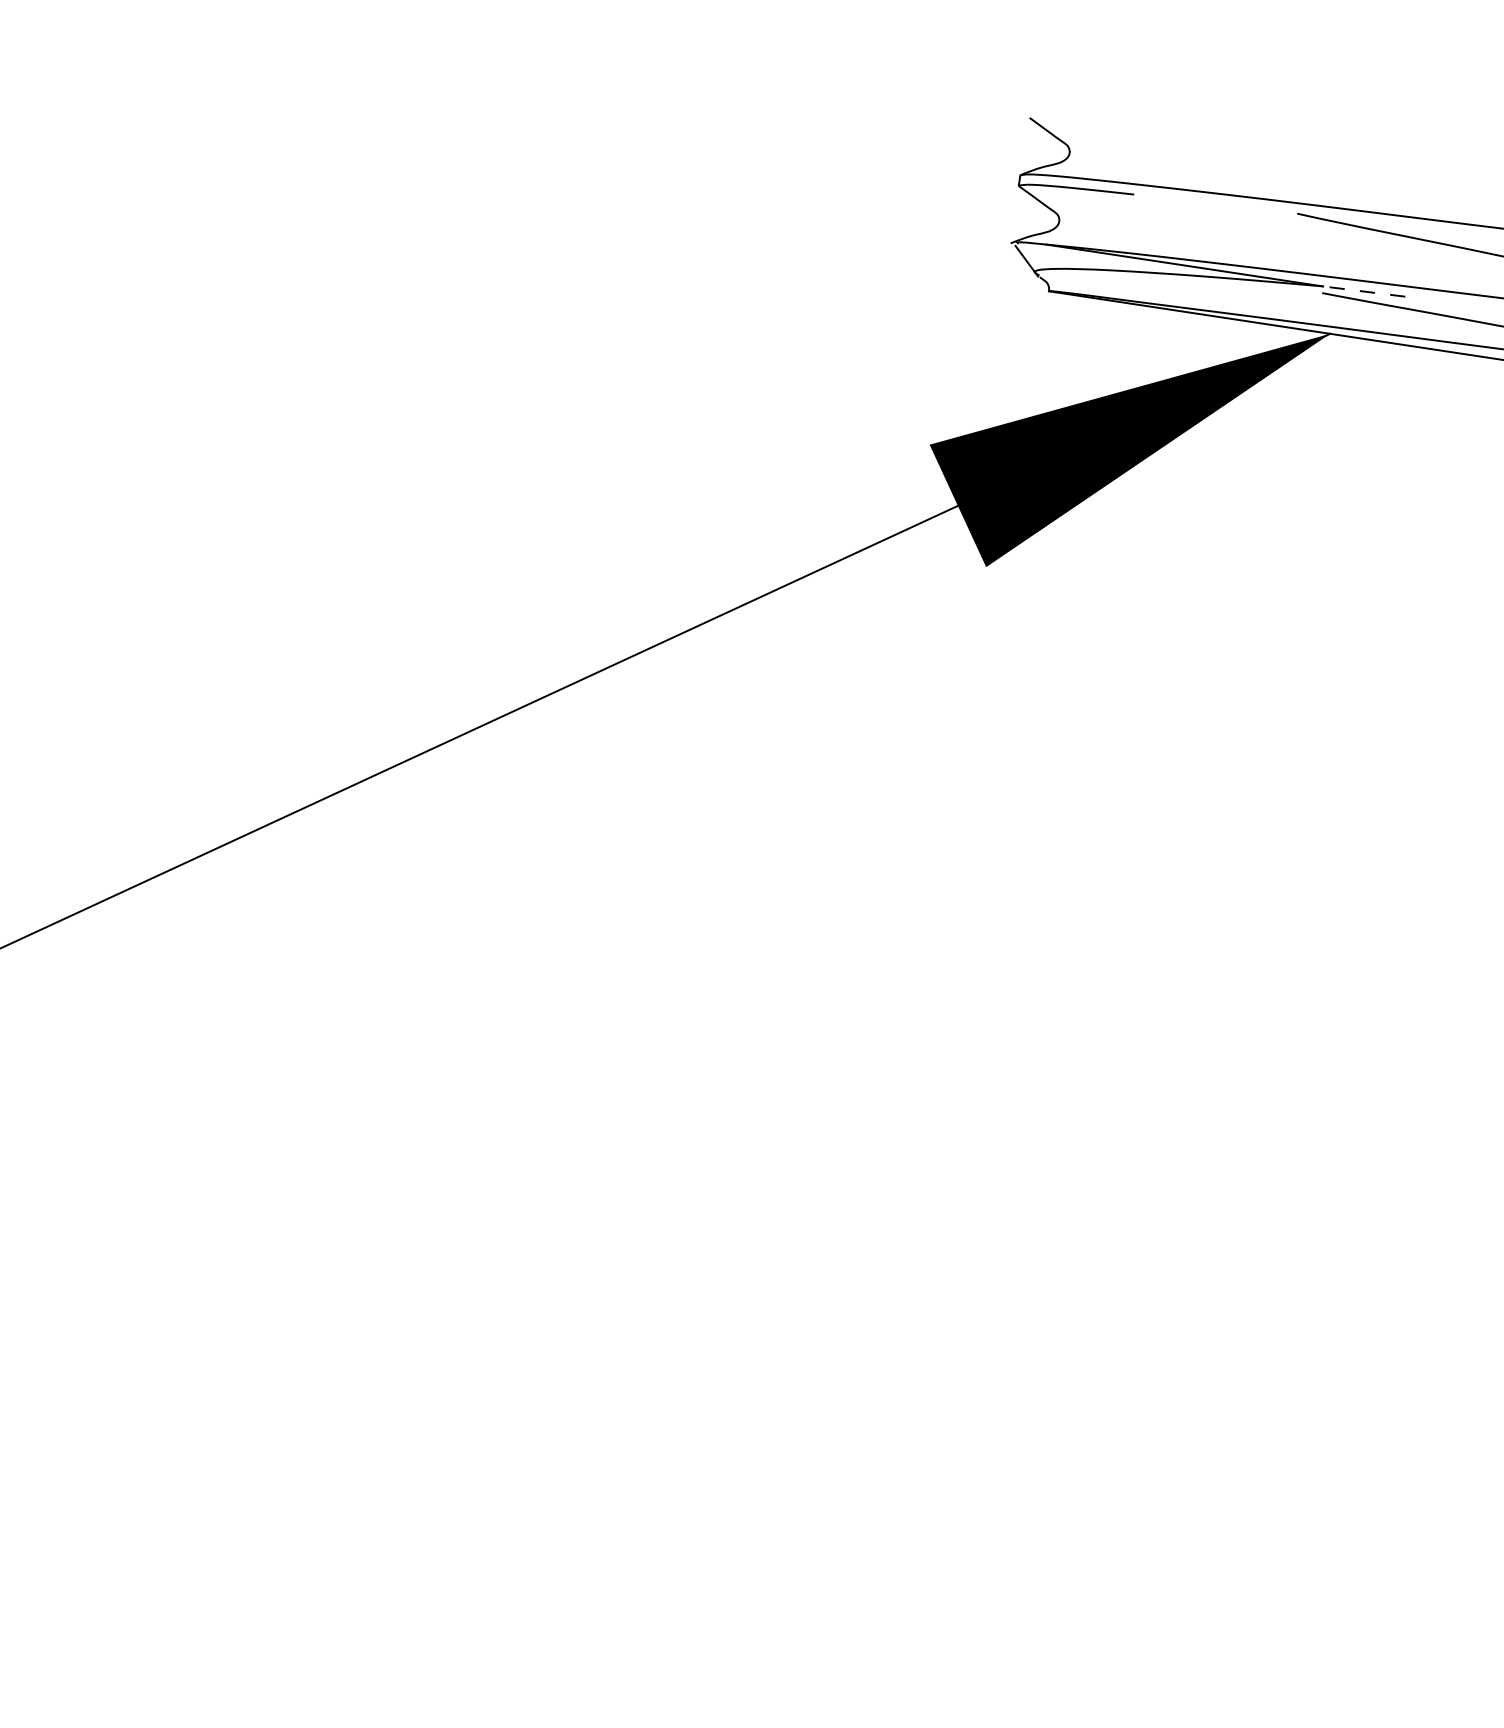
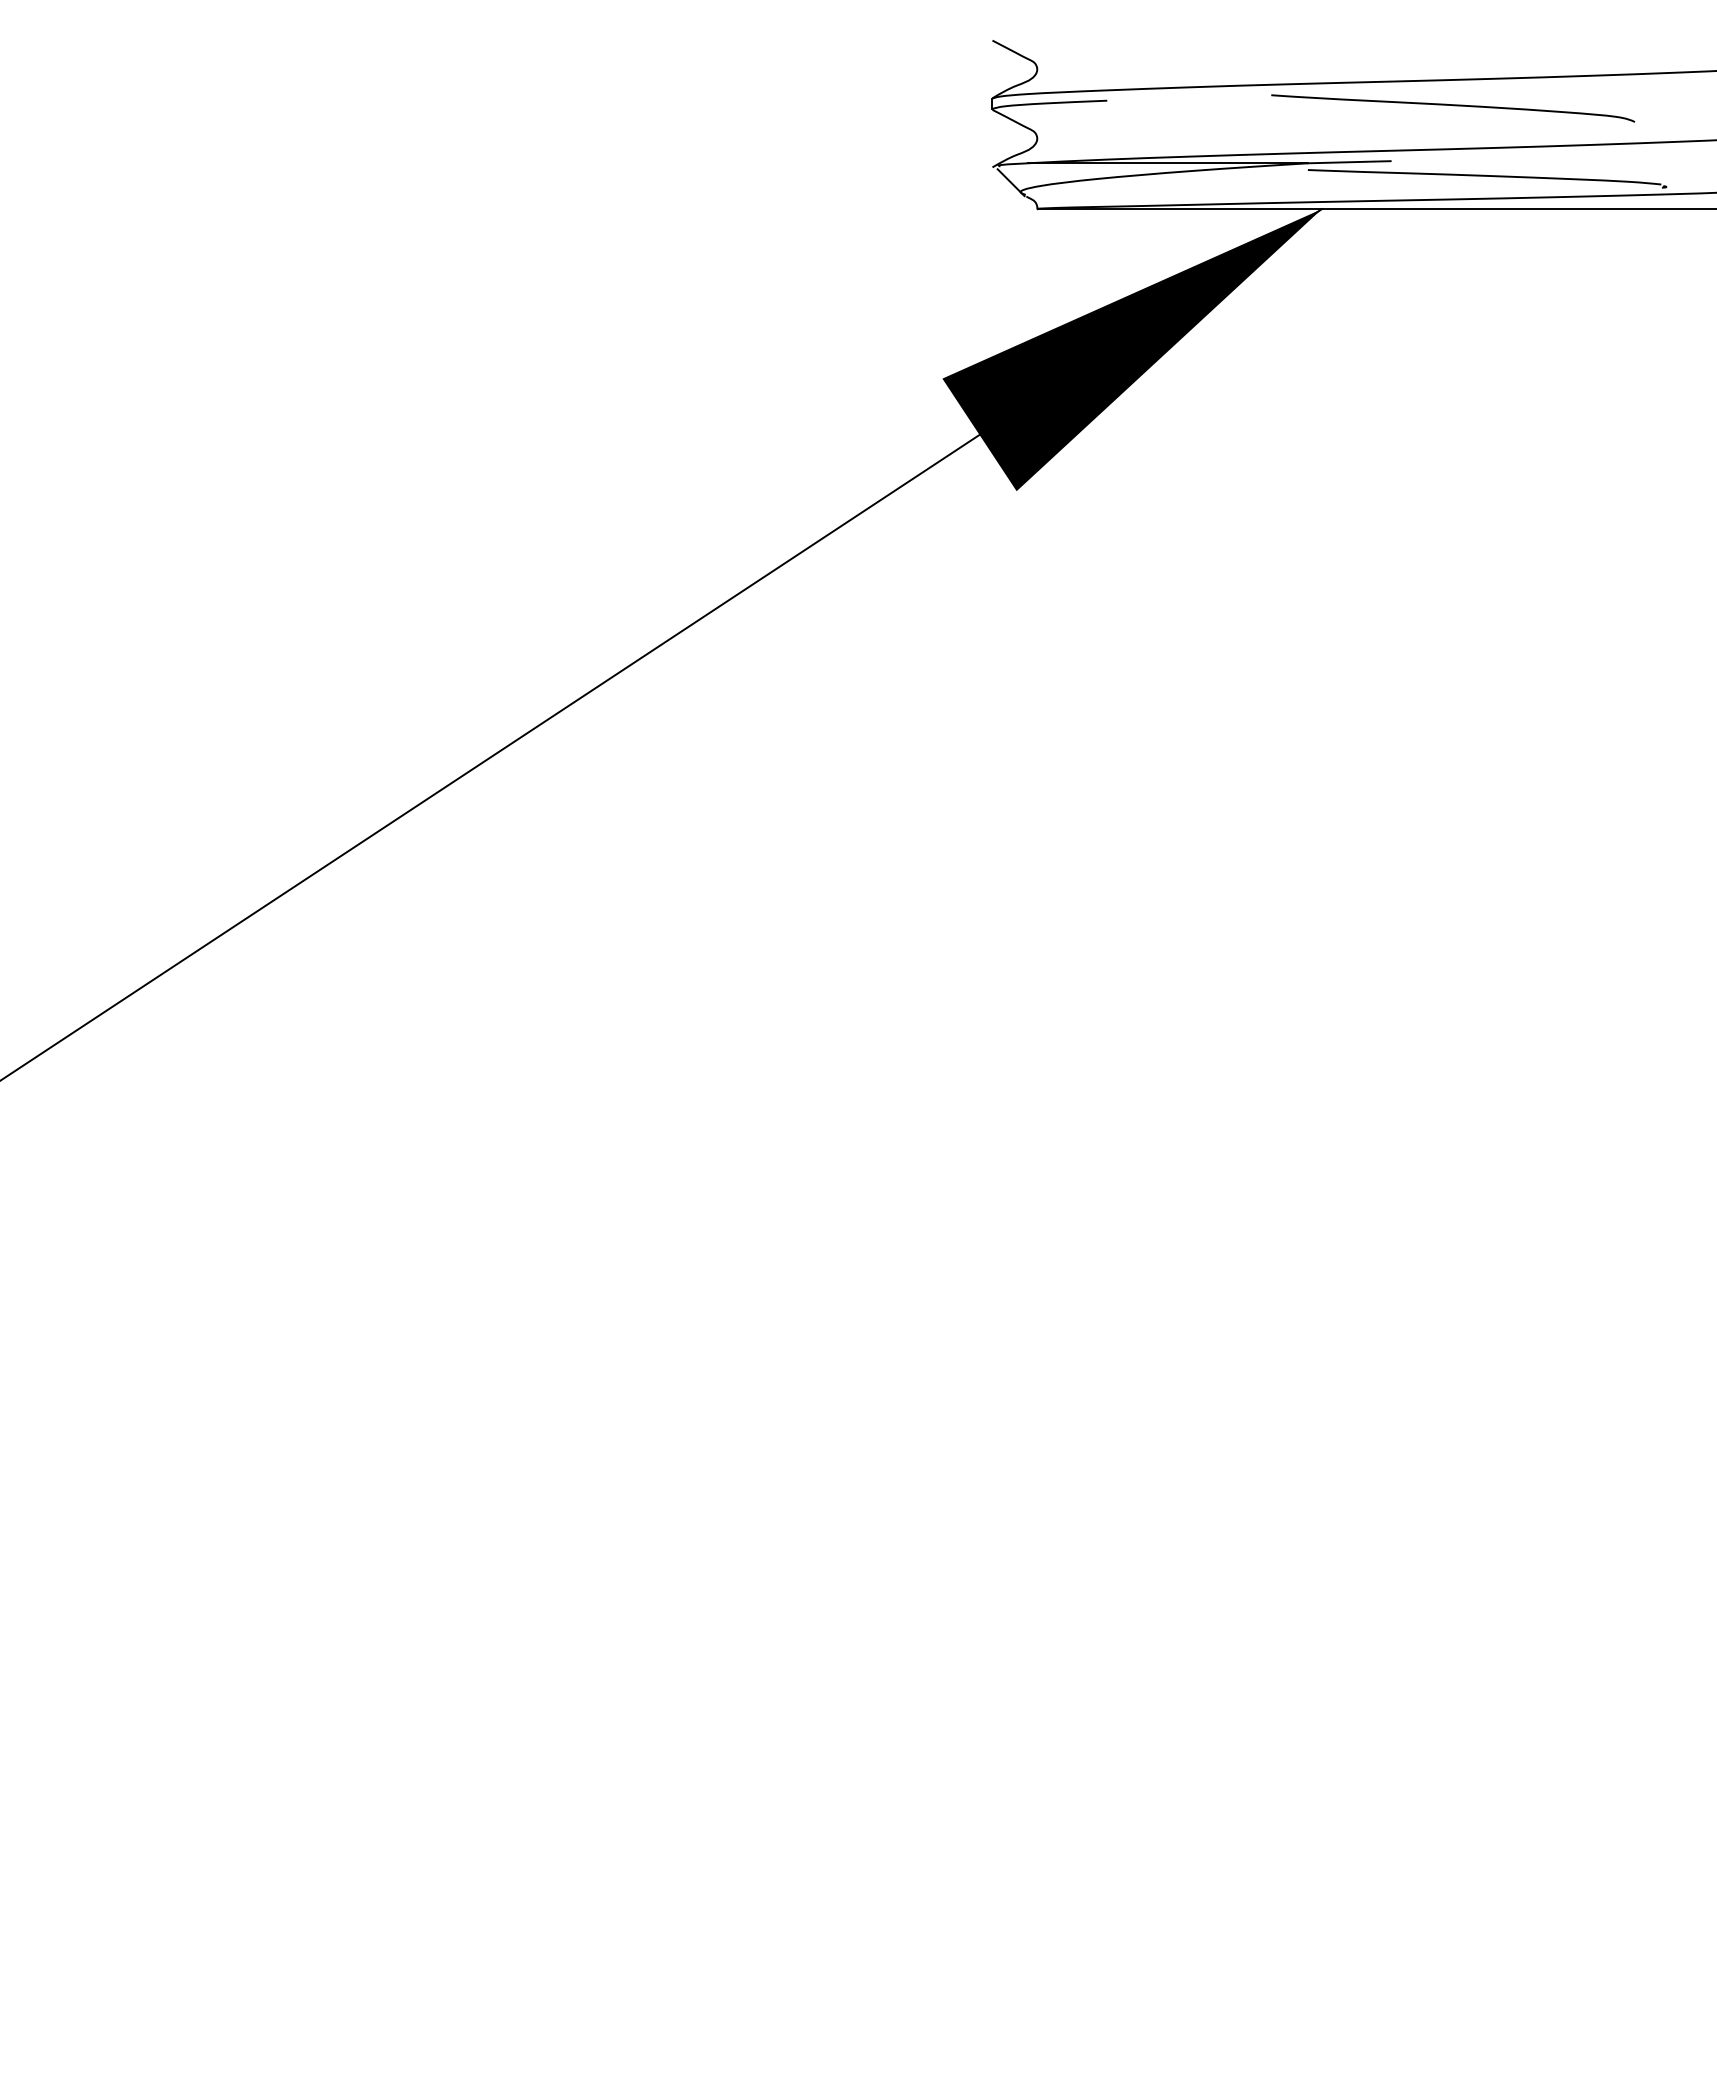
line: (1363, 291) -> (1348, 162), dashed -> solid

